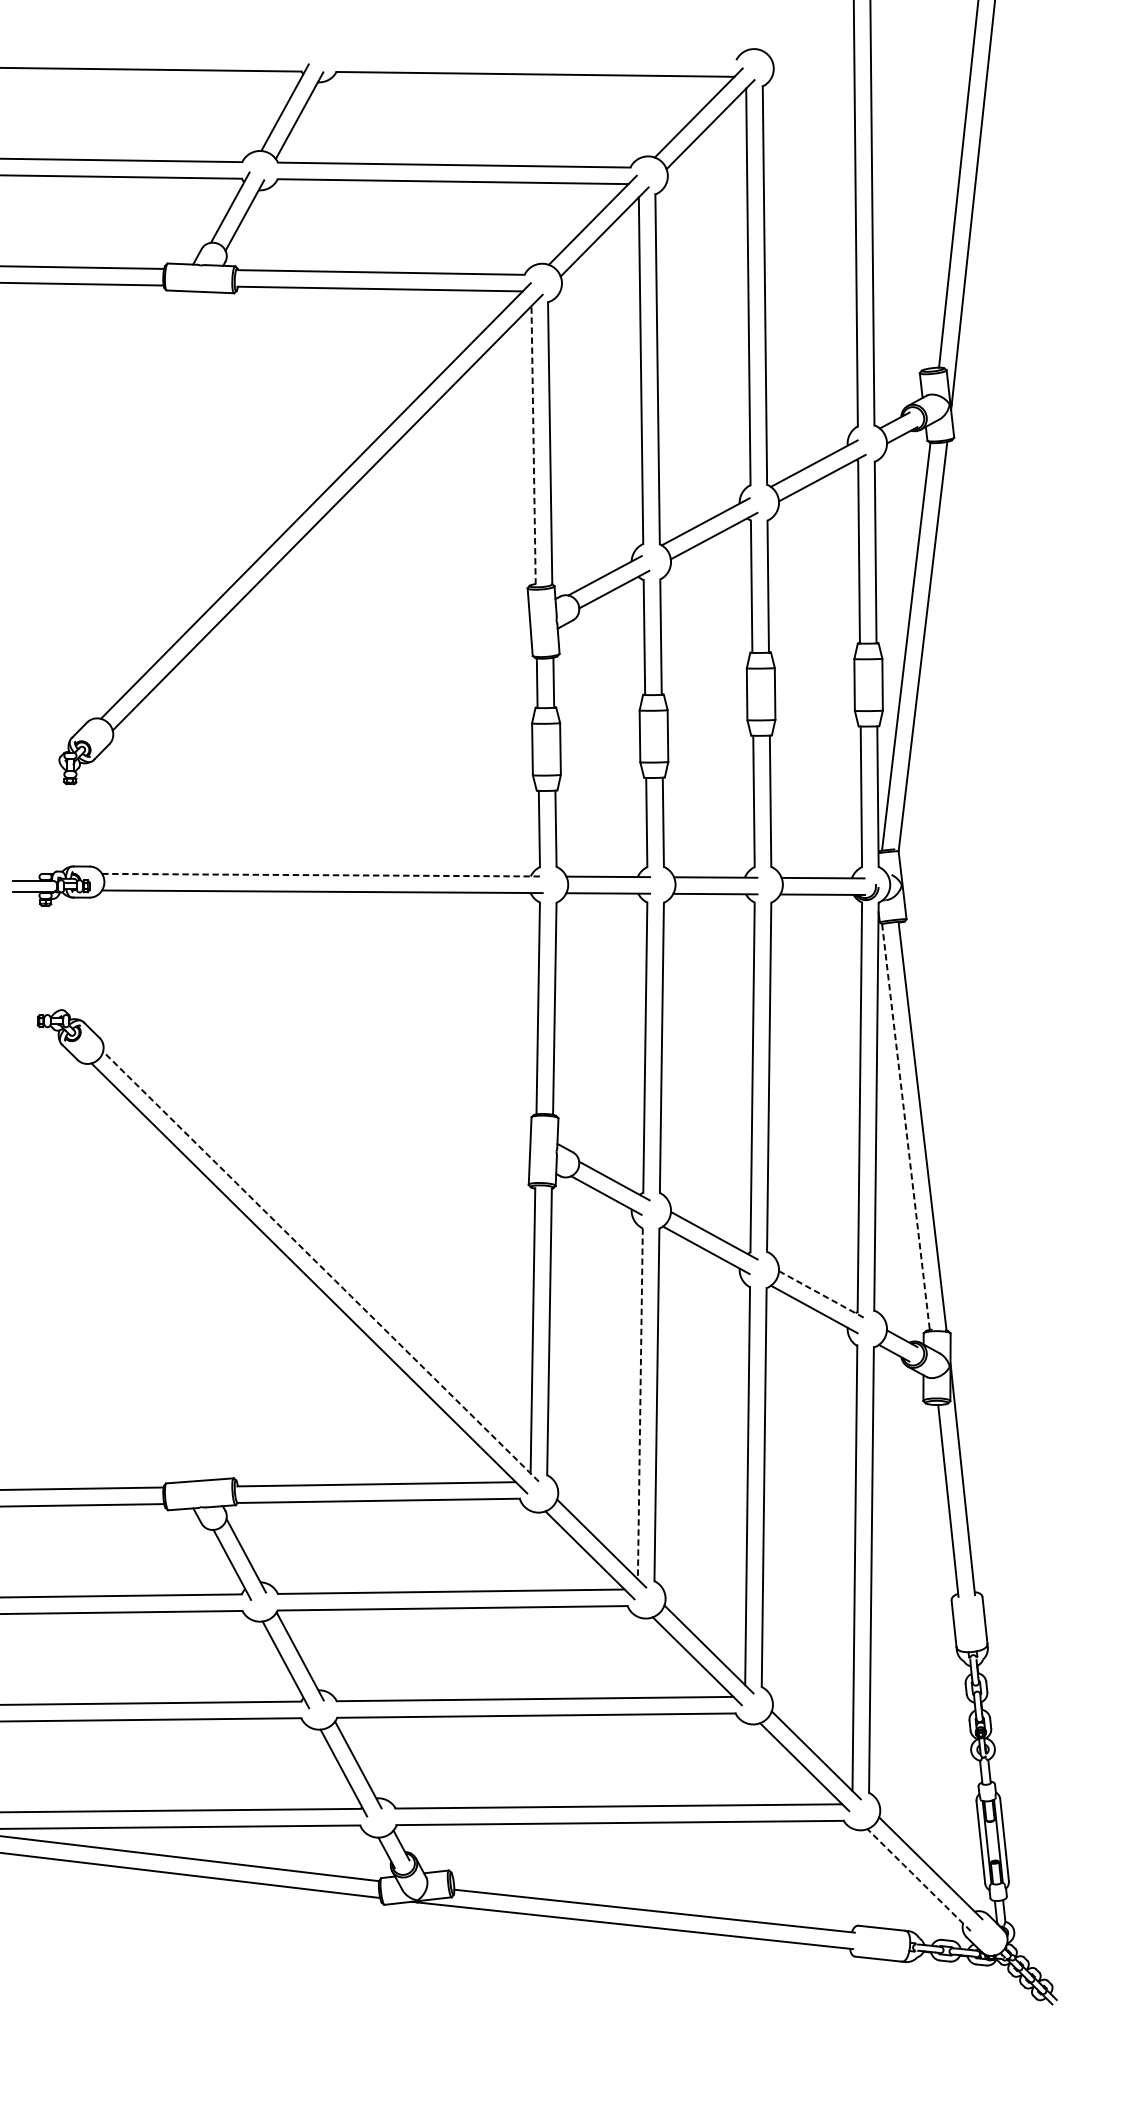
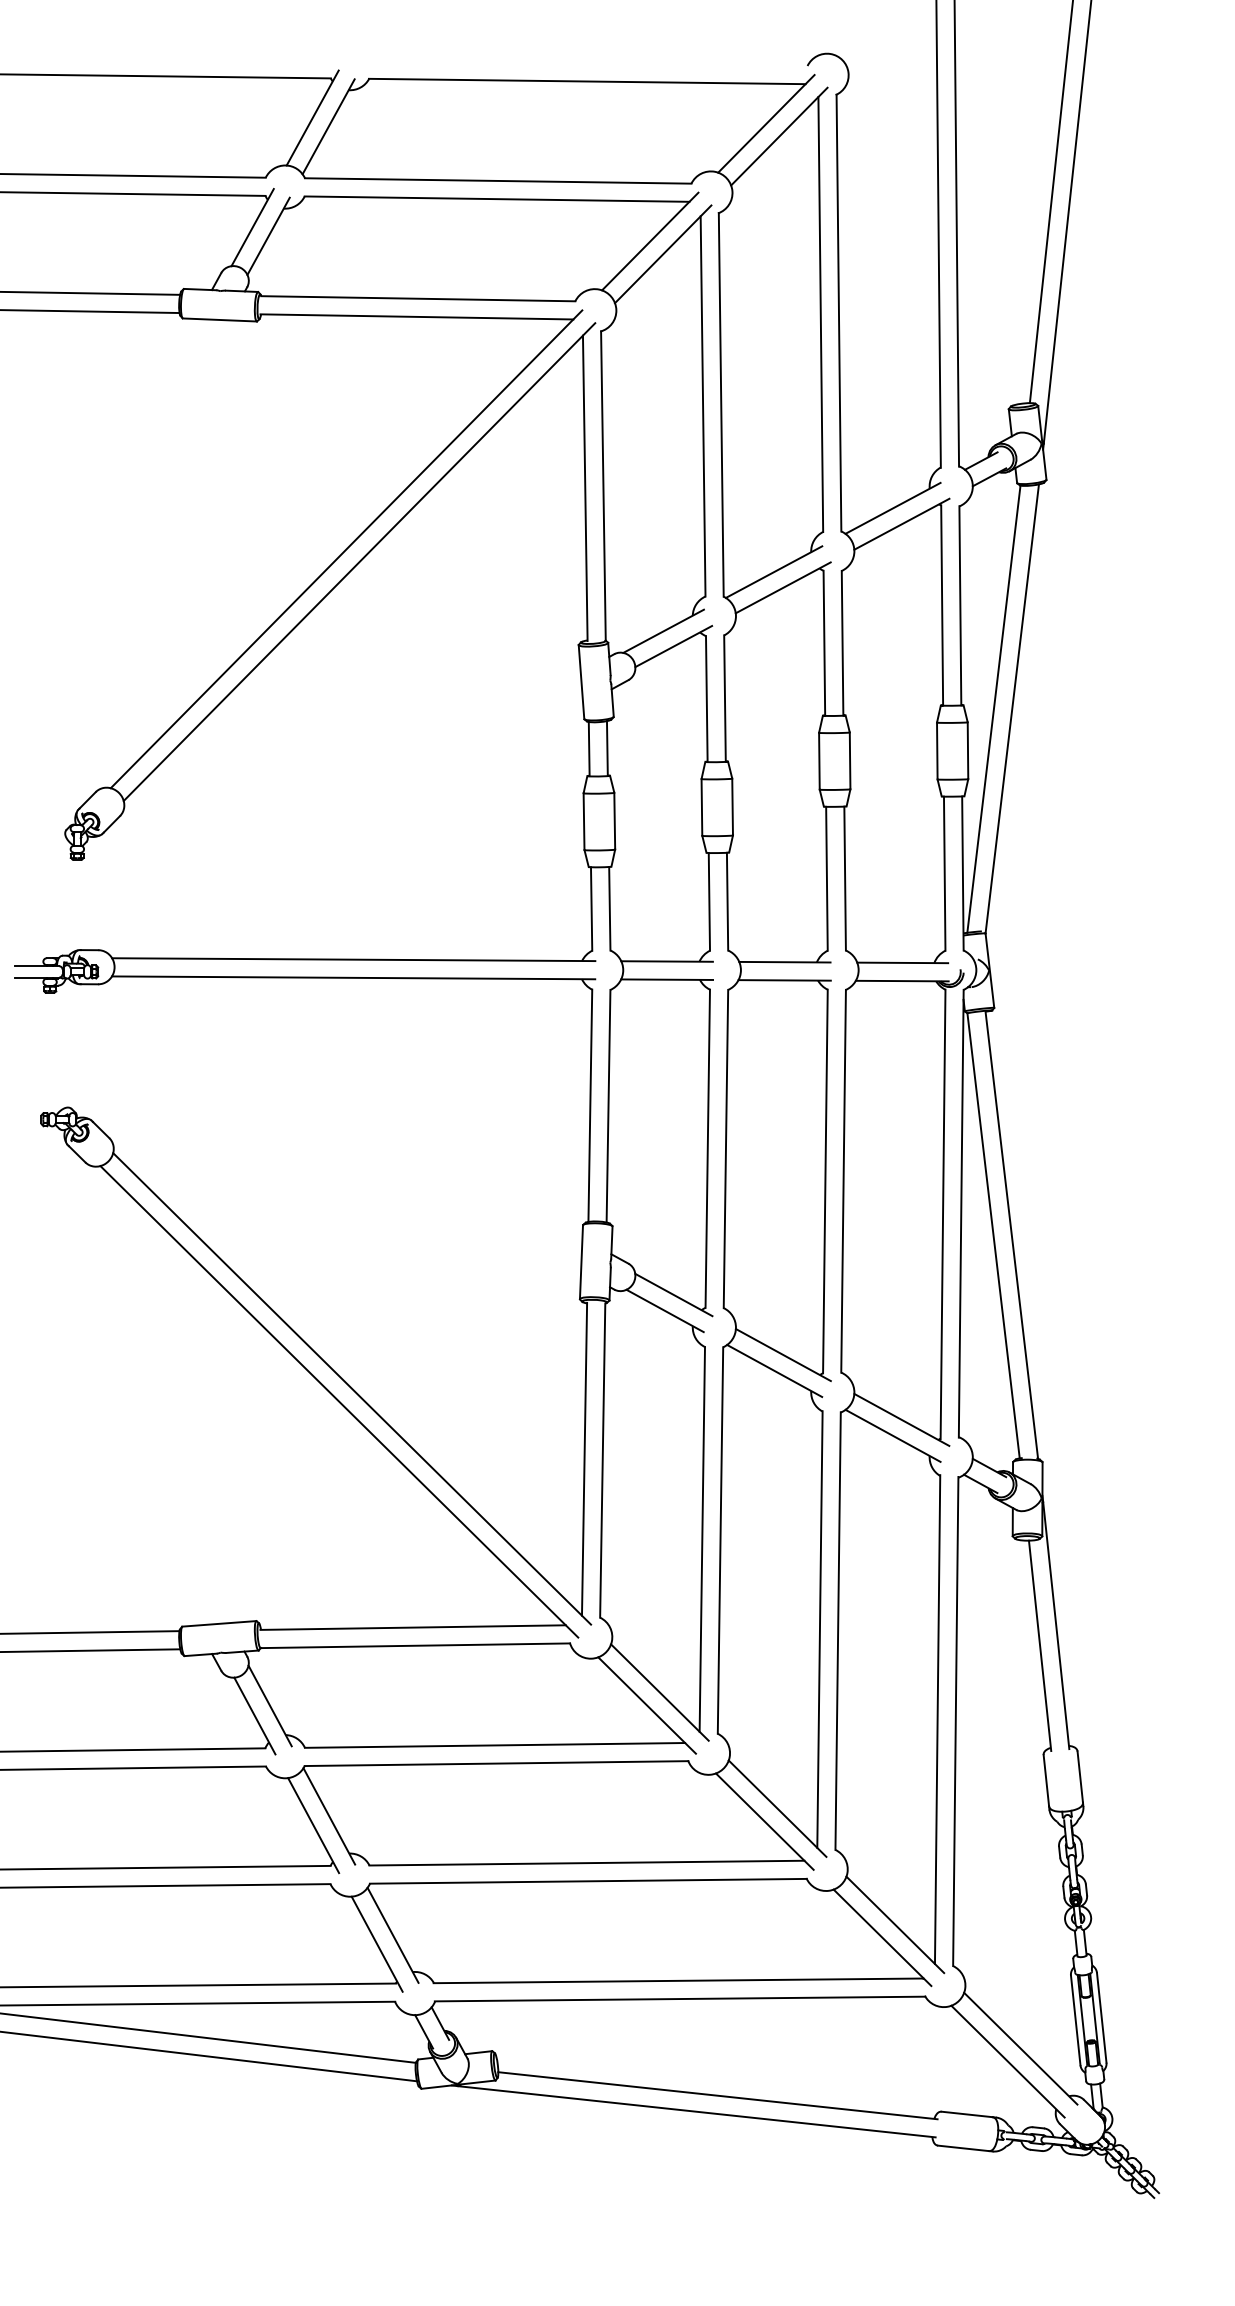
line: (533, 445) -> (585, 488), dashed -> solid
line: (322, 875) -> (353, 959), dashed -> solid
line: (905, 1127) -> (993, 1236), dashed -> solid
line: (321, 1266) -> (352, 1388), dashed -> solid
line: (822, 1295) -> (902, 1420), dashed -> solid
line: (640, 1403) -> (702, 1539), dashed -> solid
line: (919, 1879) -> (1008, 2061), dashed -> solid

